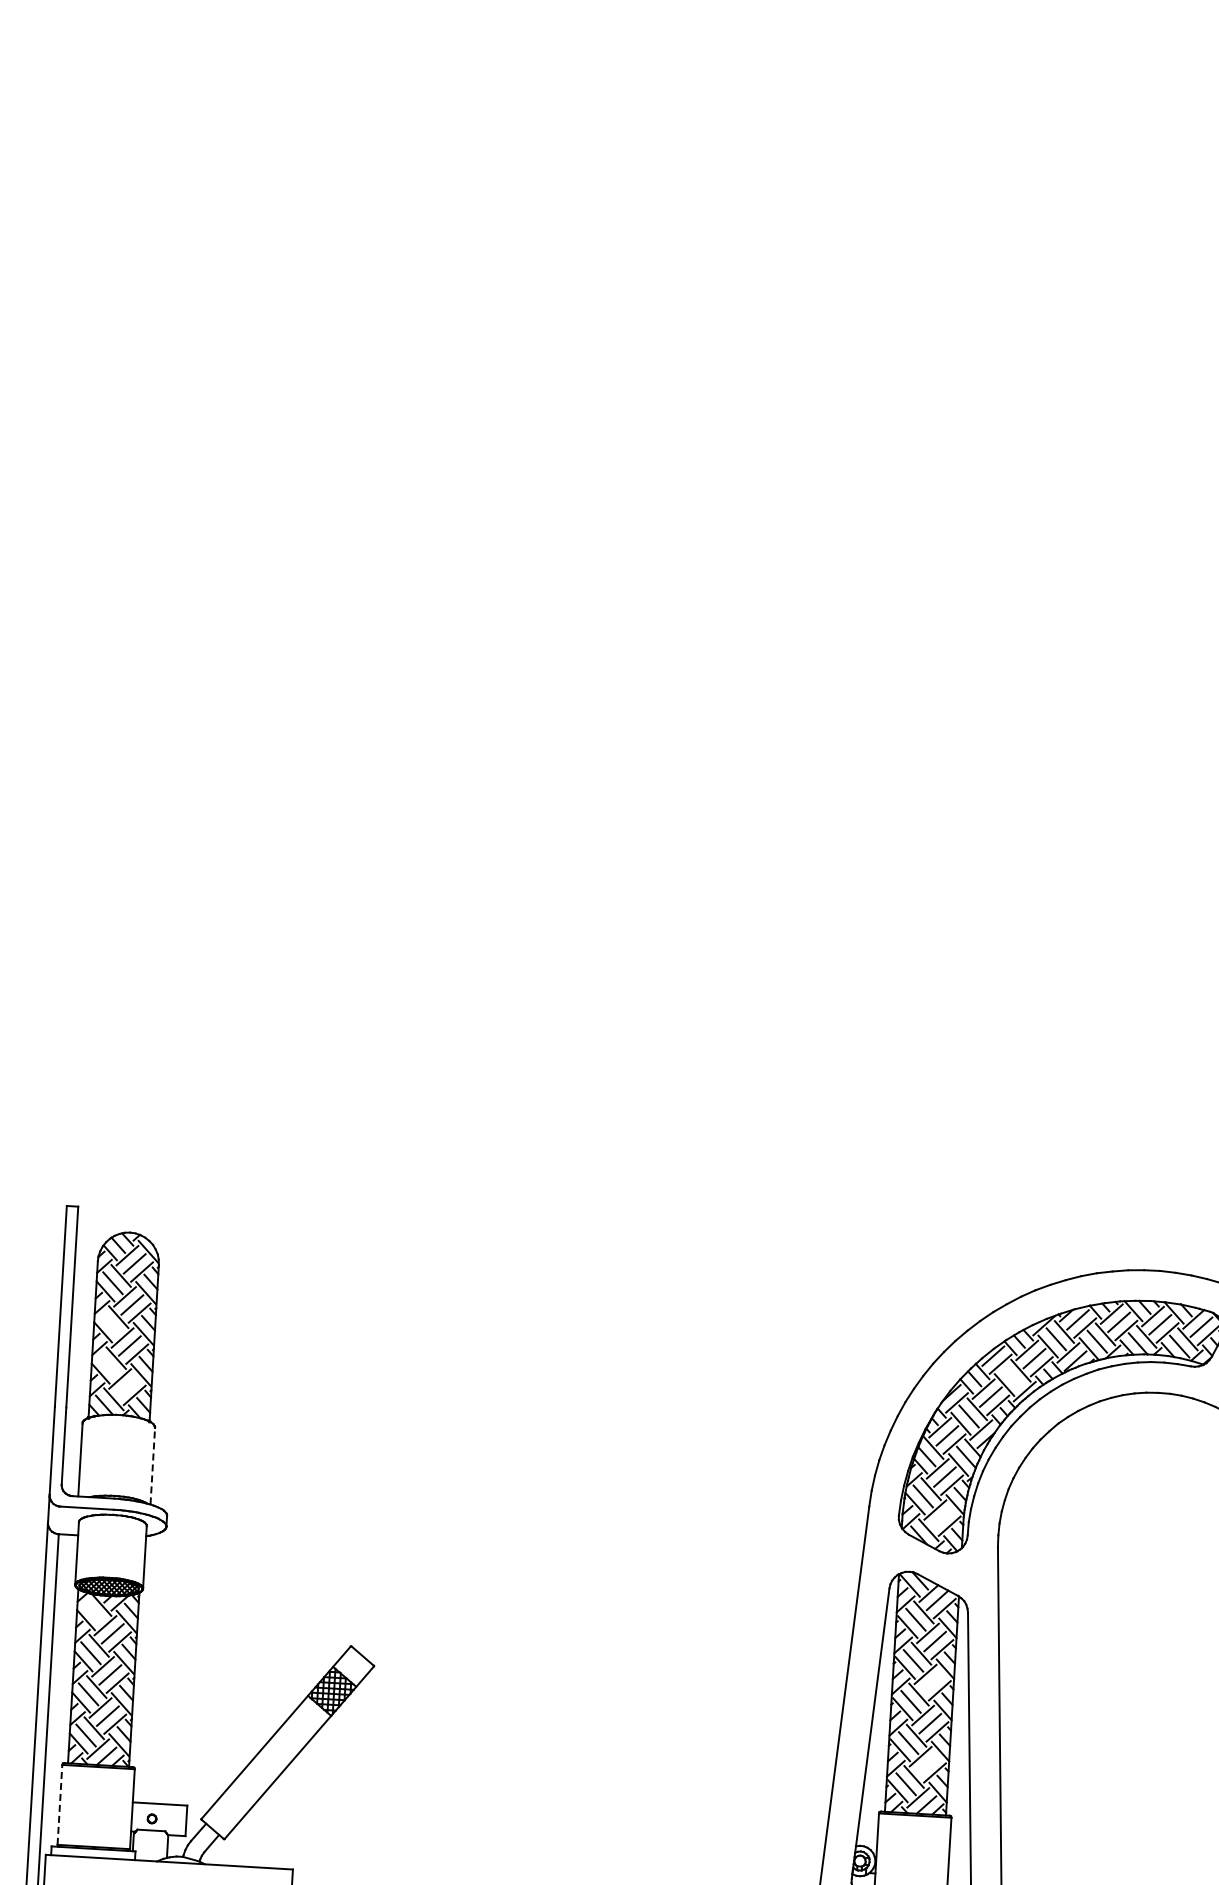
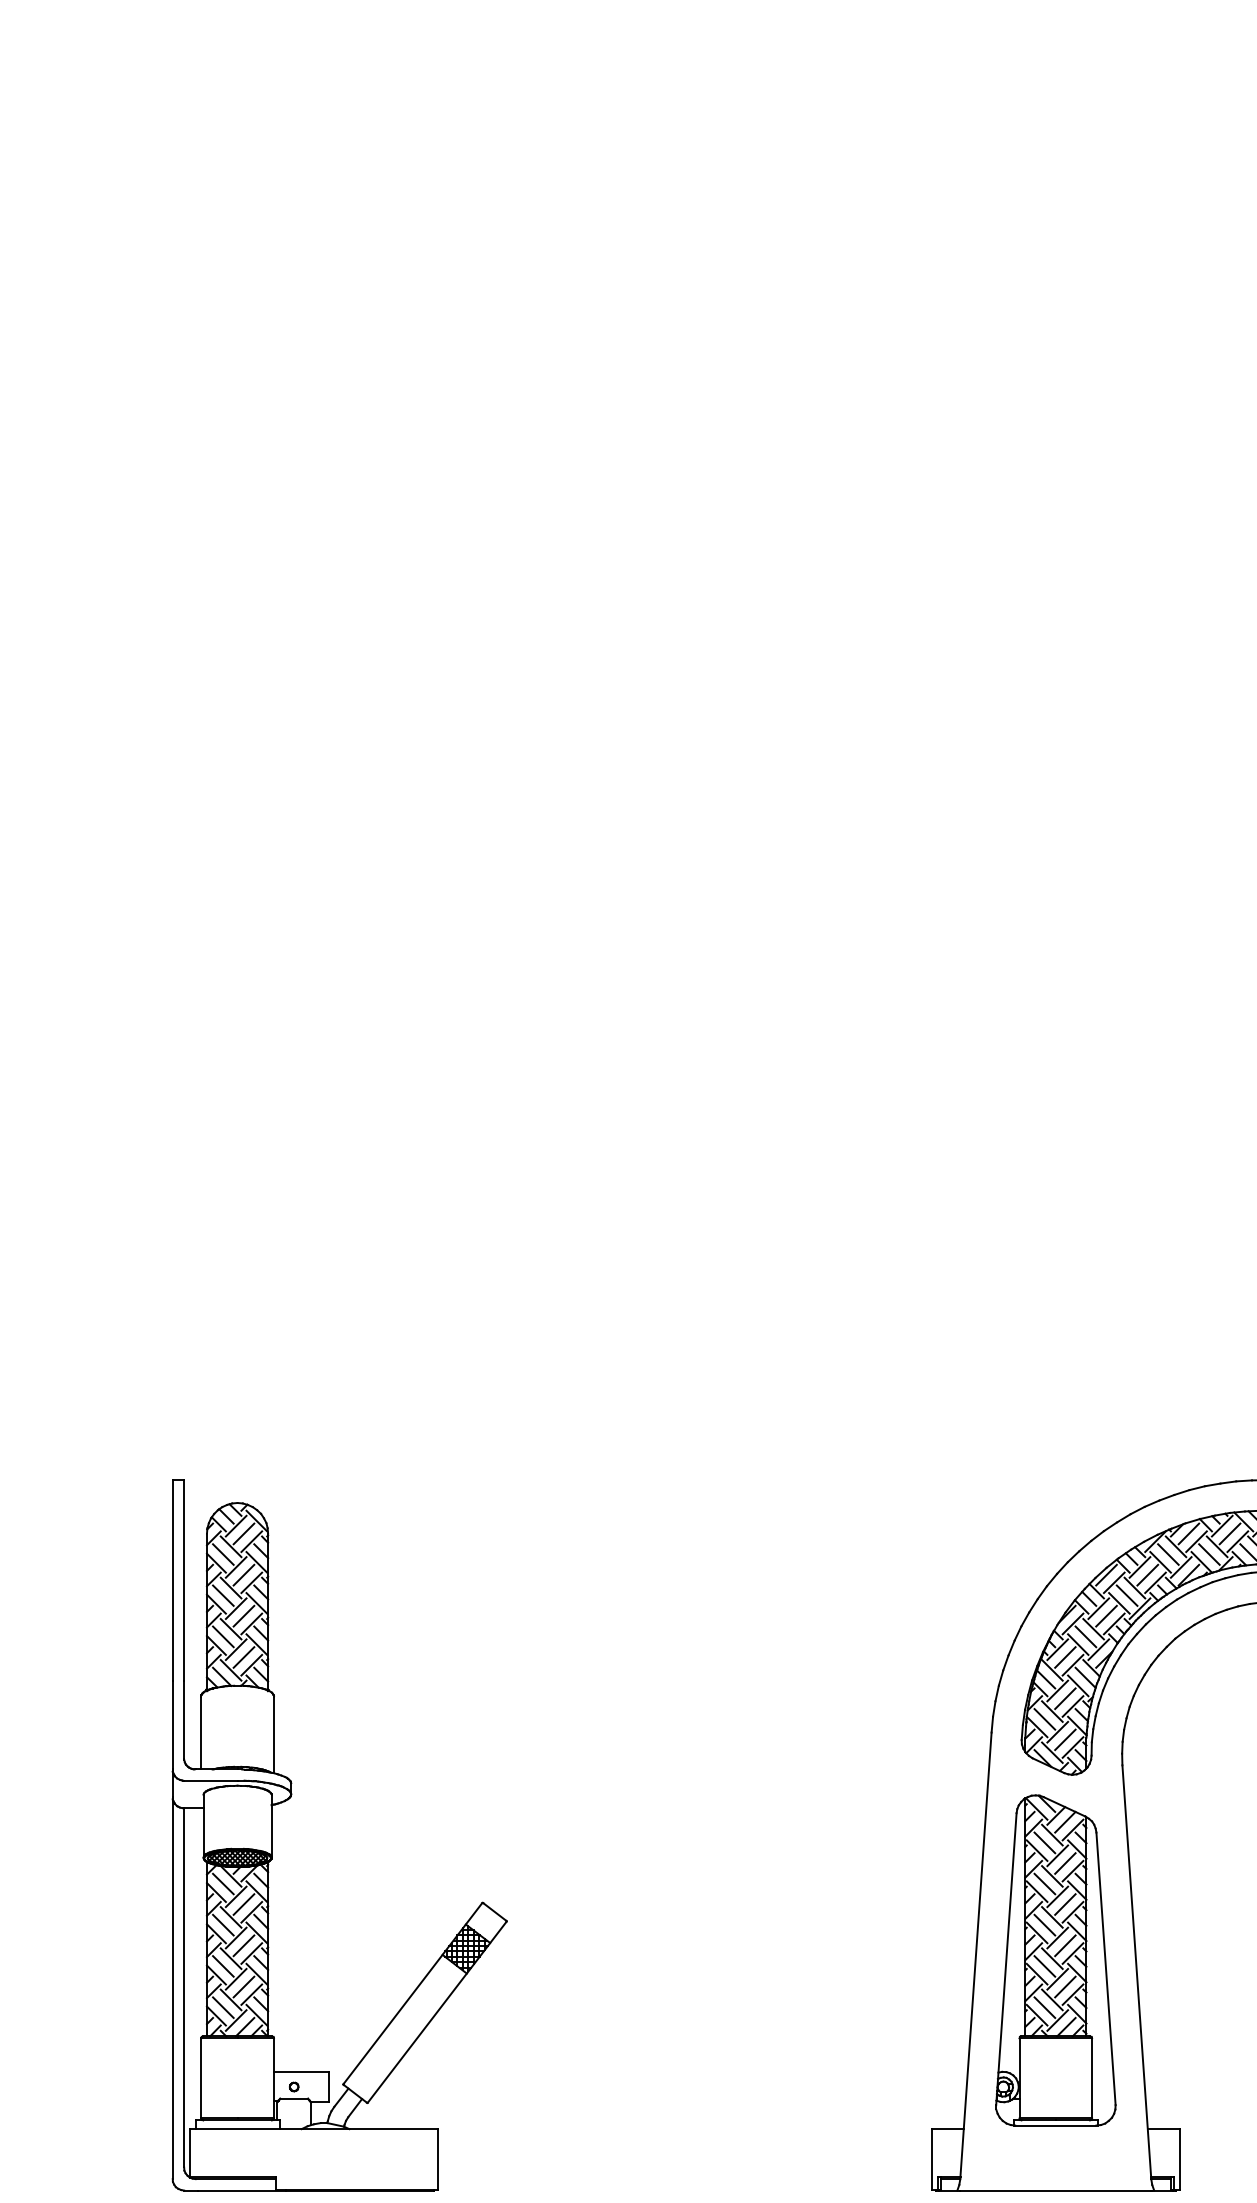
line: (110, 1324) -> (223, 1595), added
line: (108, 1365) -> (223, 1636), added
line: (1012, 1377) -> (1126, 1595), added
line: (126, 1387) -> (243, 1657), added
line: (152, 1465) -> (273, 1734), dashed -> solid
line: (942, 1517) -> (1065, 1739), added
line: (93, 1611) -> (223, 1883), added
line: (932, 1682) -> (1065, 1904), added
line: (928, 1764) -> (1065, 1986), added
line: (60, 1803) -> (201, 2077), dashed -> solid

